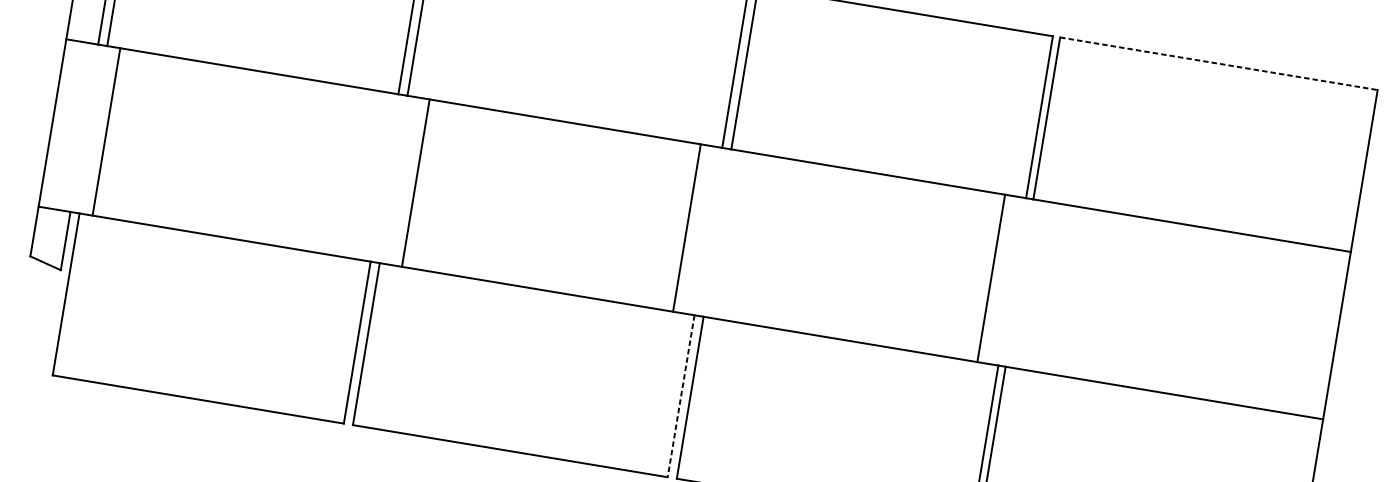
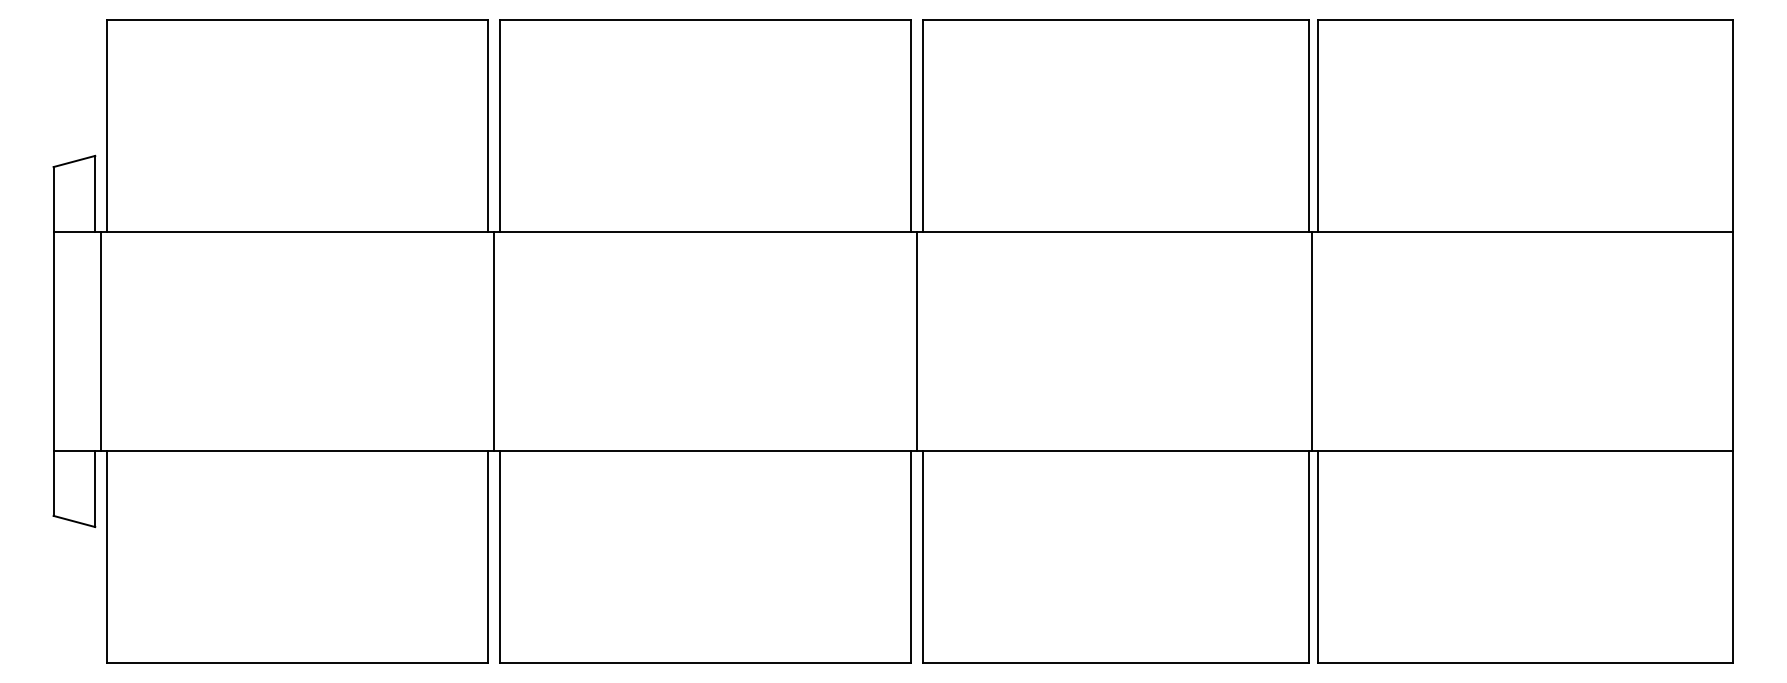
line: (1218, 63) -> (1525, 20), dashed -> solid
line: (106, 131) -> (101, 341), moved
line: (415, 183) -> (493, 341), moved
line: (687, 228) -> (917, 341), moved
line: (991, 278) -> (1312, 341), moved
line: (681, 396) -> (911, 556), dashed -> solid

